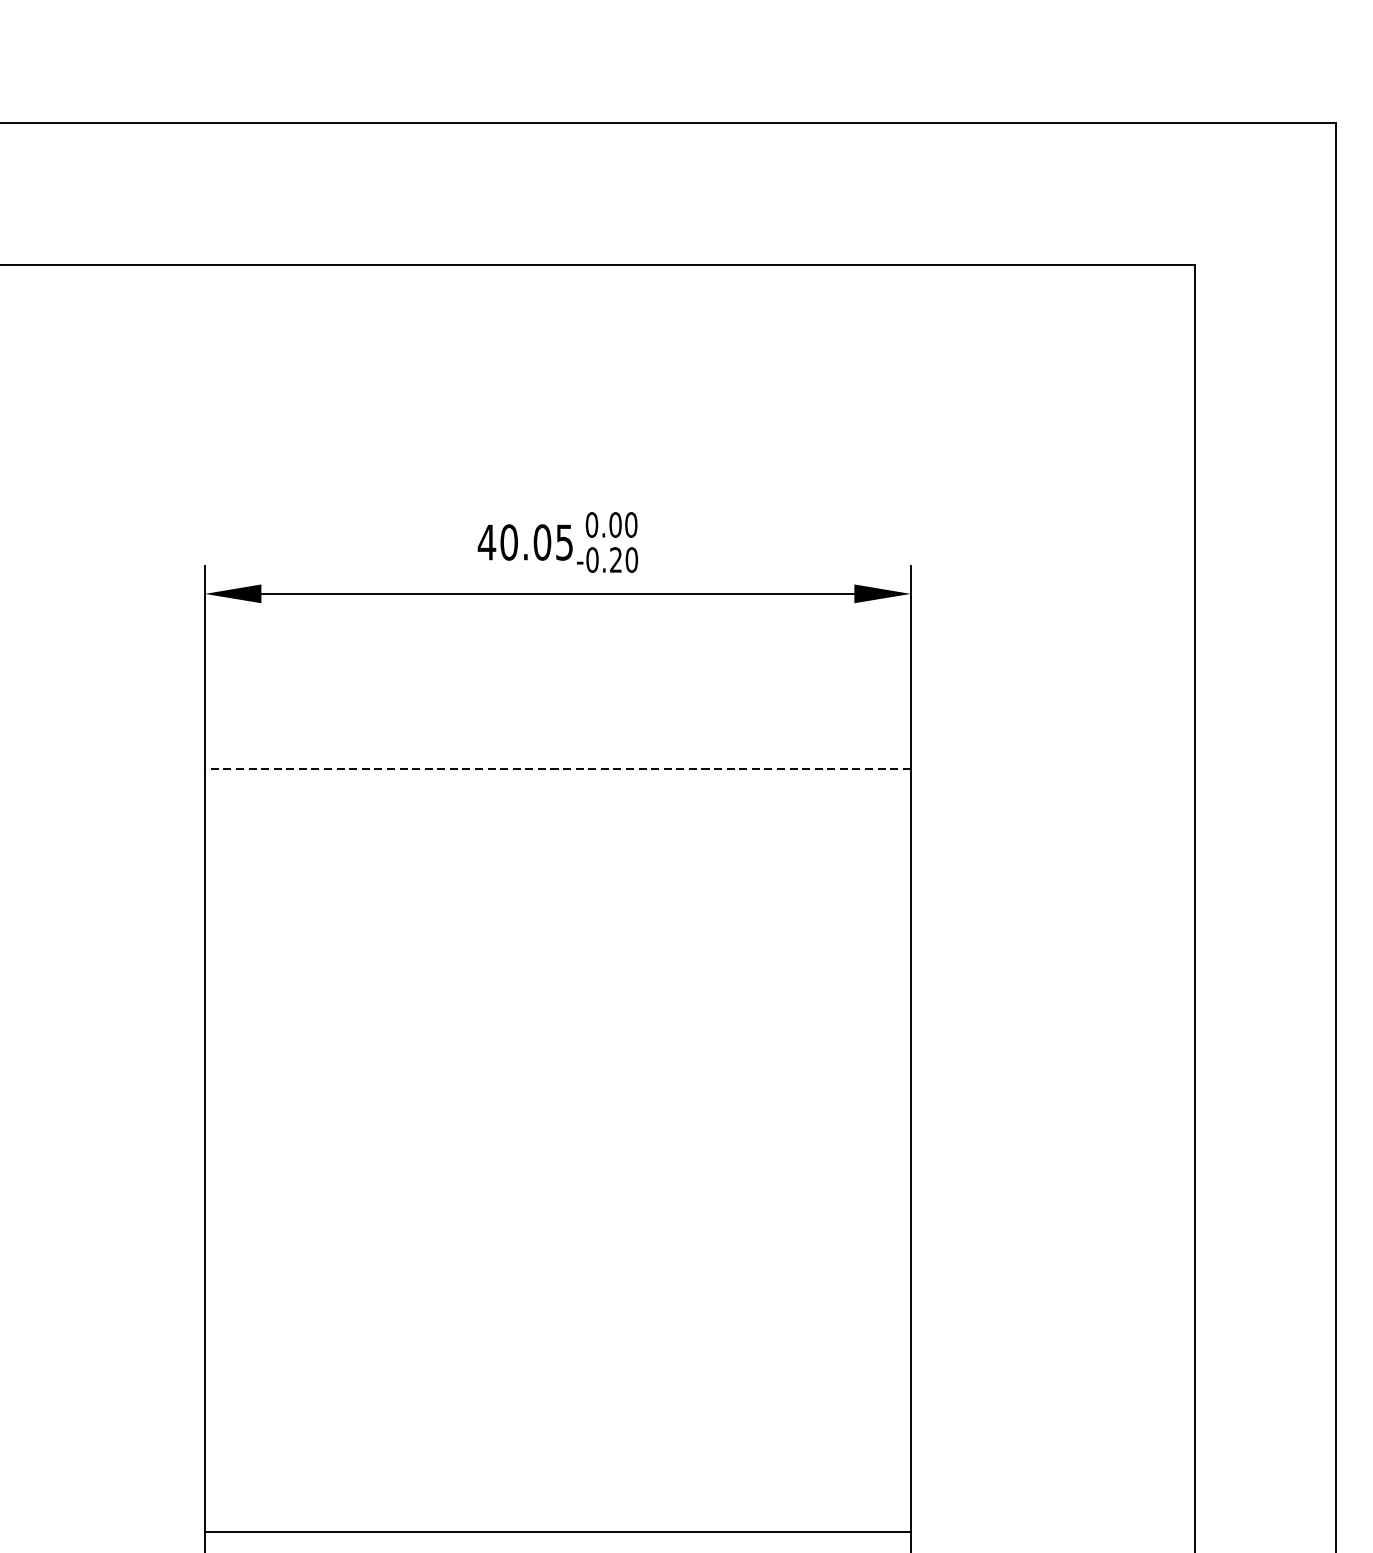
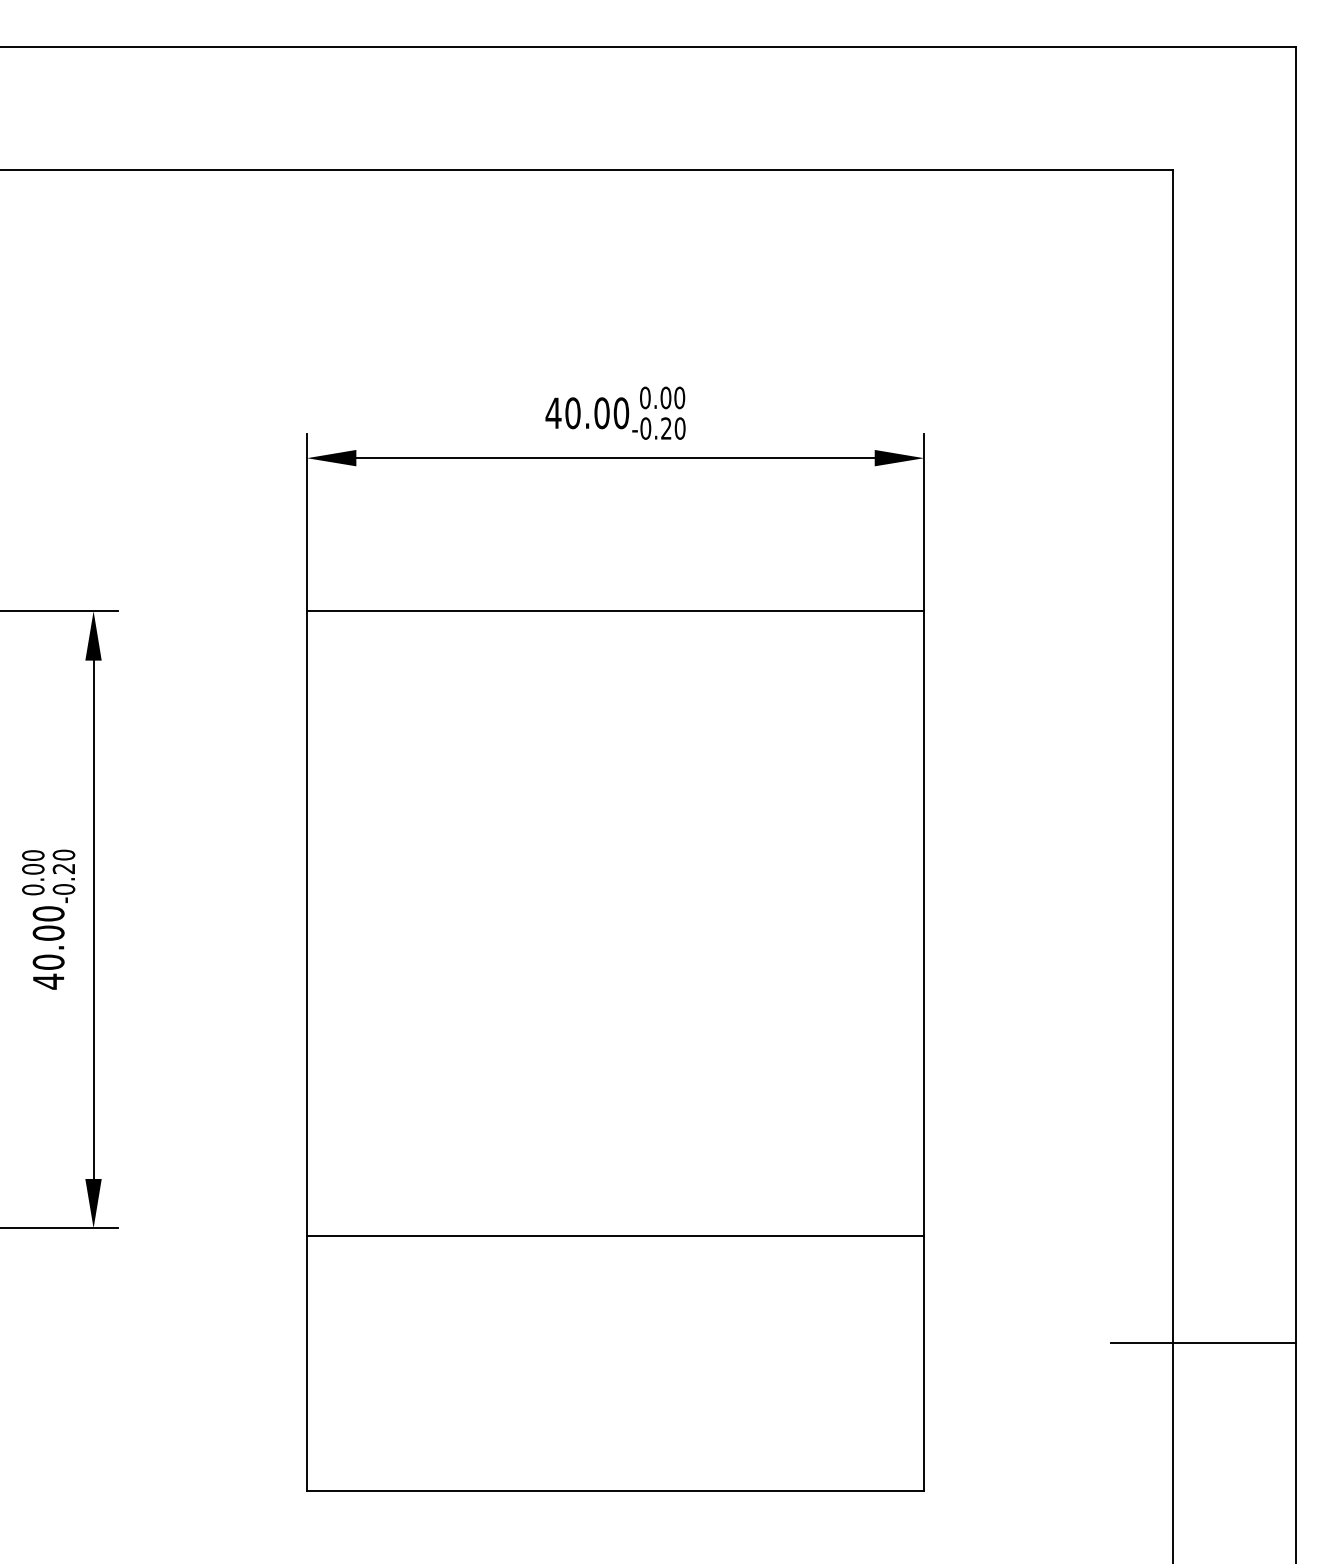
text: (564, 542) -> (621, 413), 40.05 -> 40.00
line: (557, 769) -> (615, 611), dashed -> solid
line: (557, 1532) -> (615, 1236), moved

